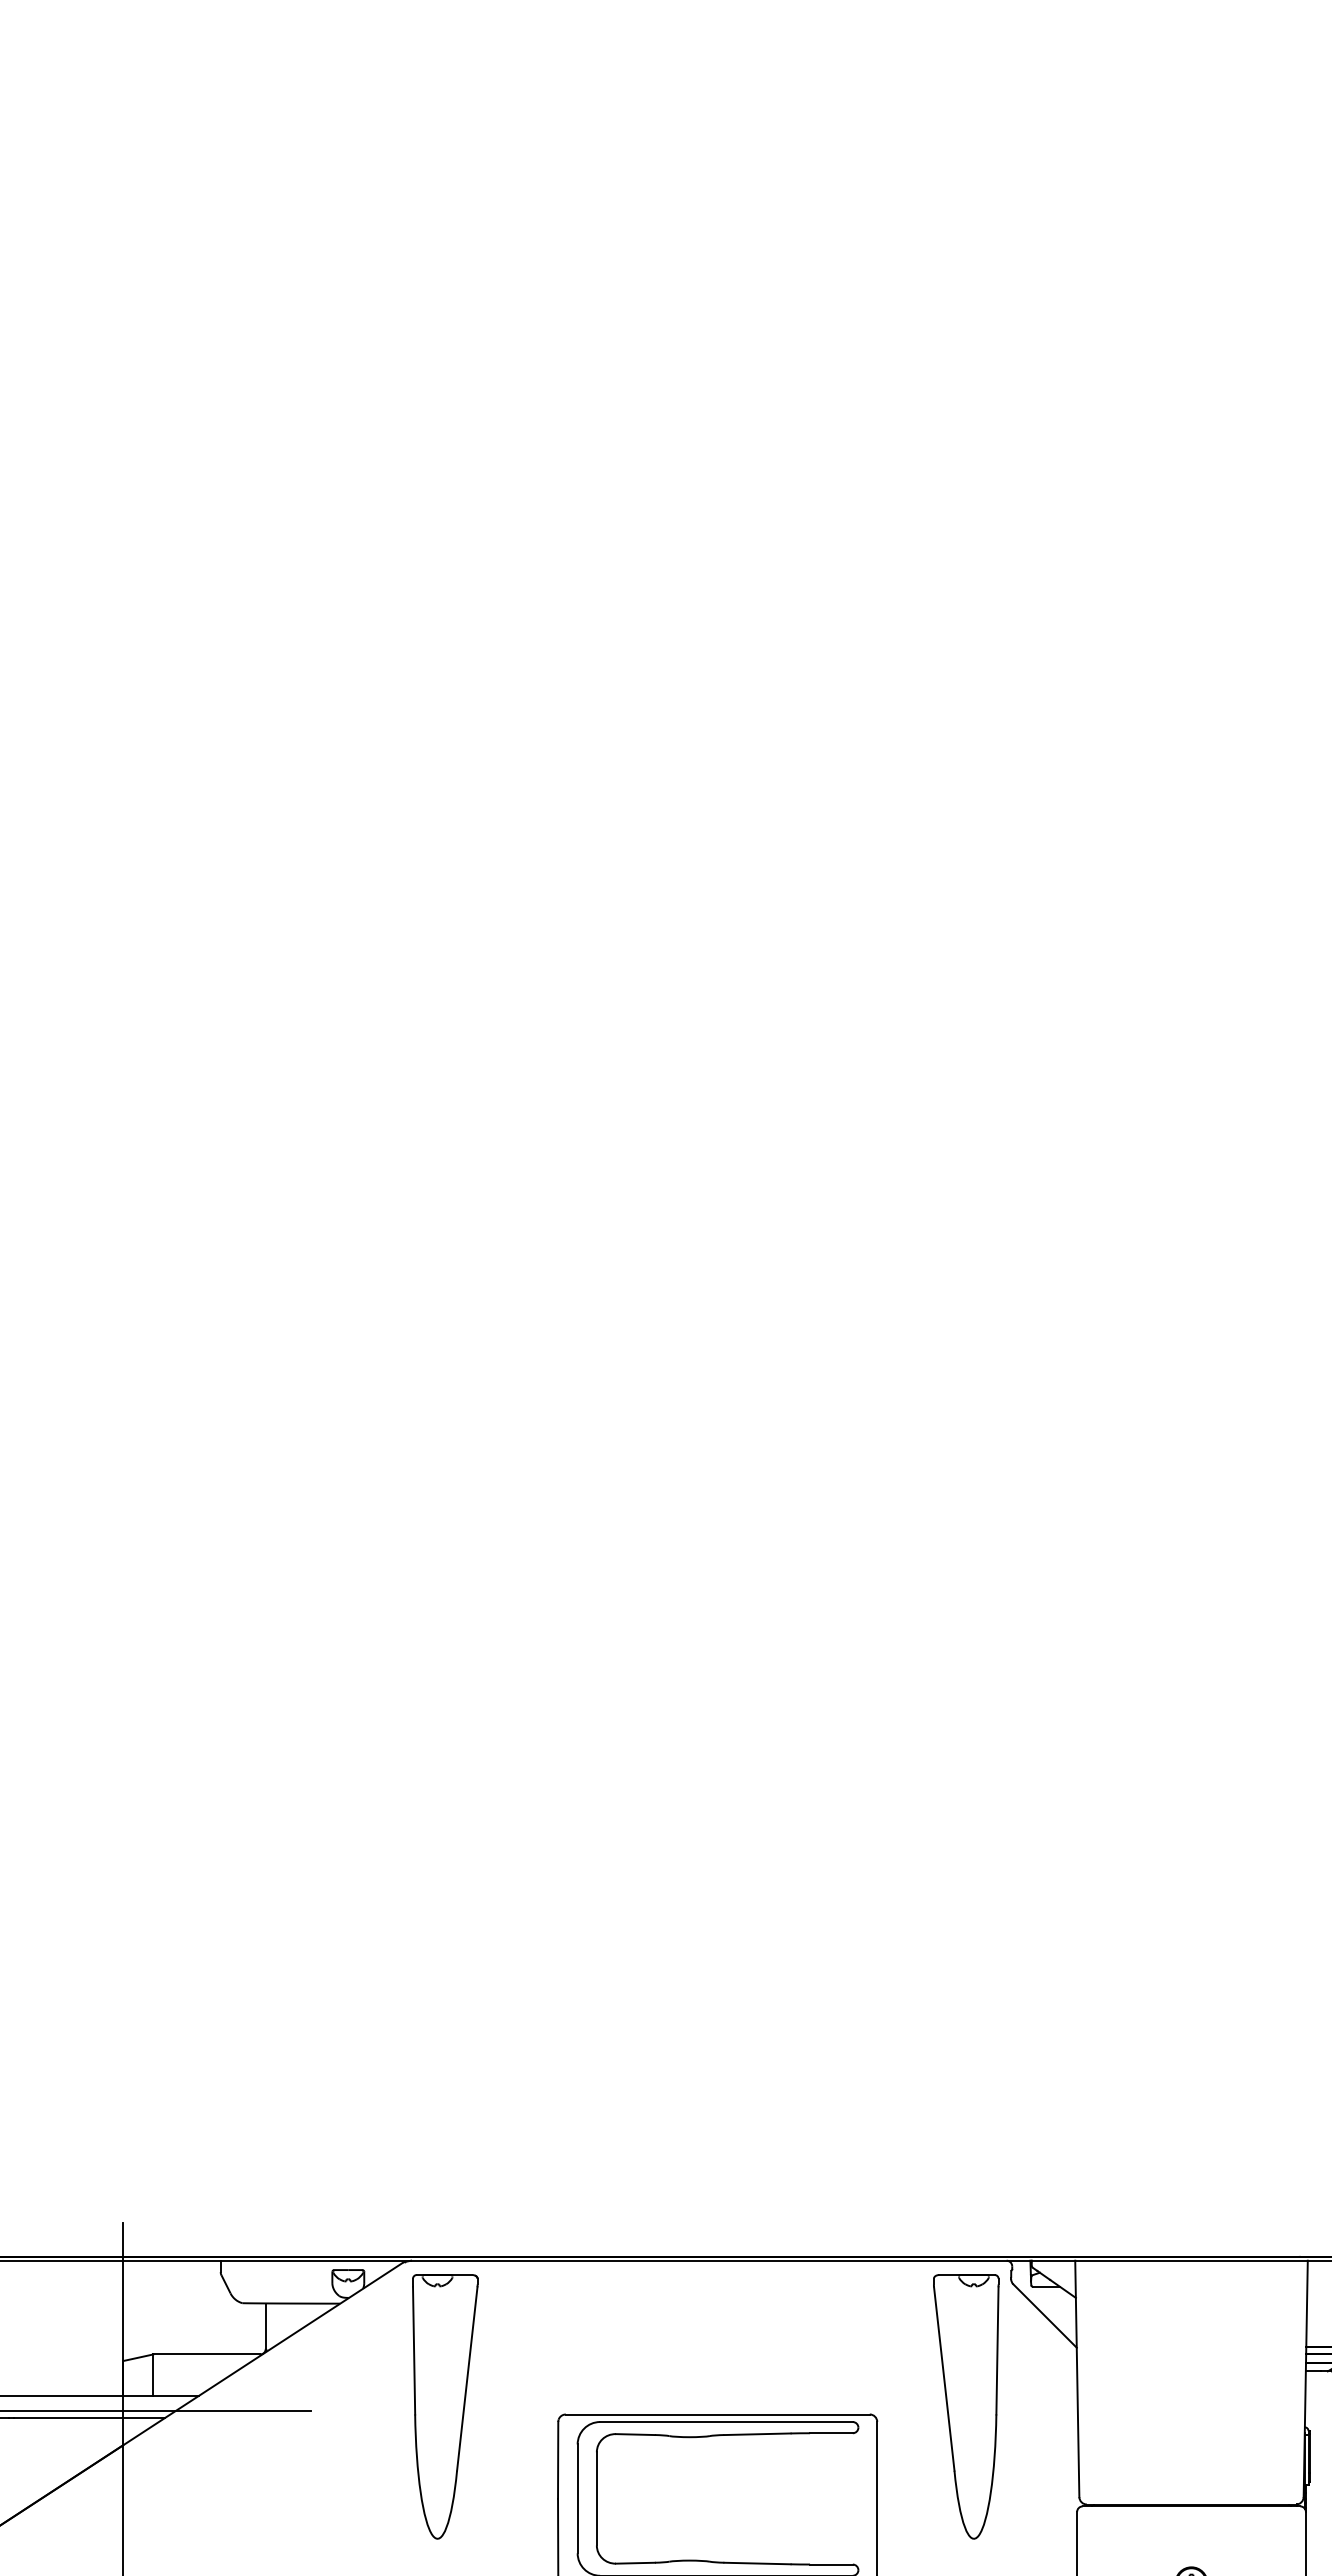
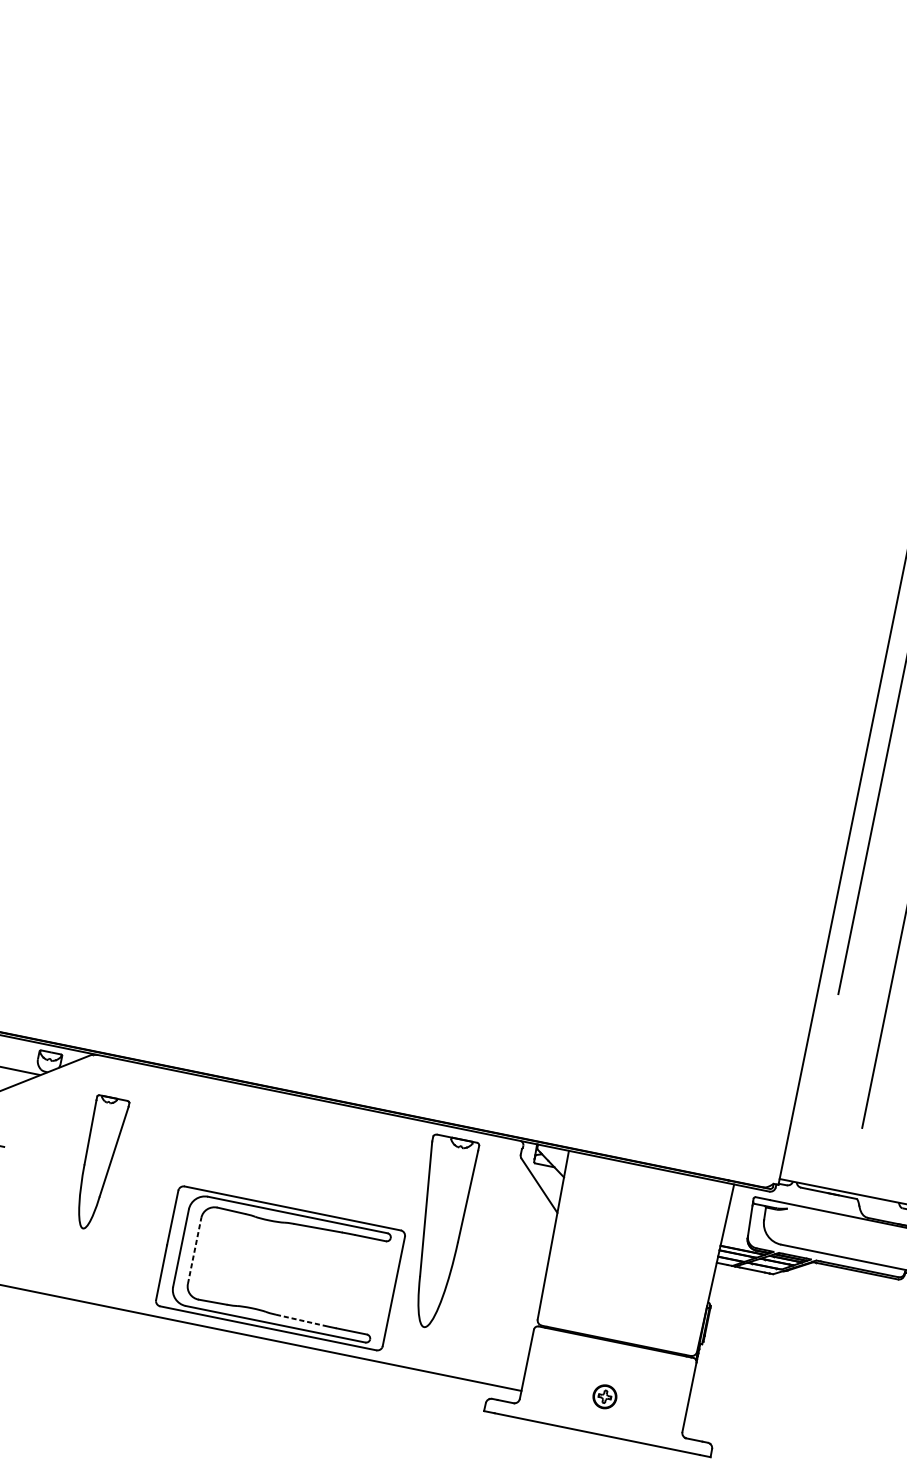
part: (445, 2406) -> (100, 1163), size x0.7
part: (966, 2406) -> (437, 1232), moved
line: (596, 2498) -> (194, 1250), solid -> dashed
line: (757, 2563) -> (299, 1320), solid -> dashed

